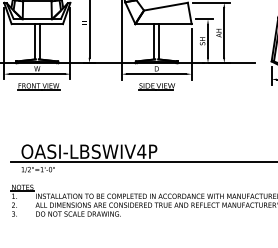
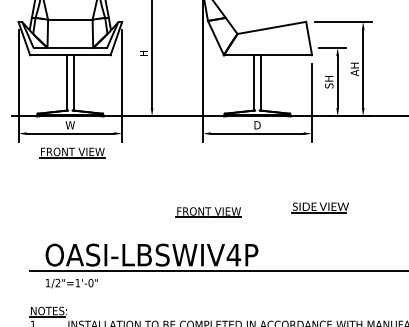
part: (156, 86) -> (319, 207), moved
part: (125, 124) -> (208, 212), added

